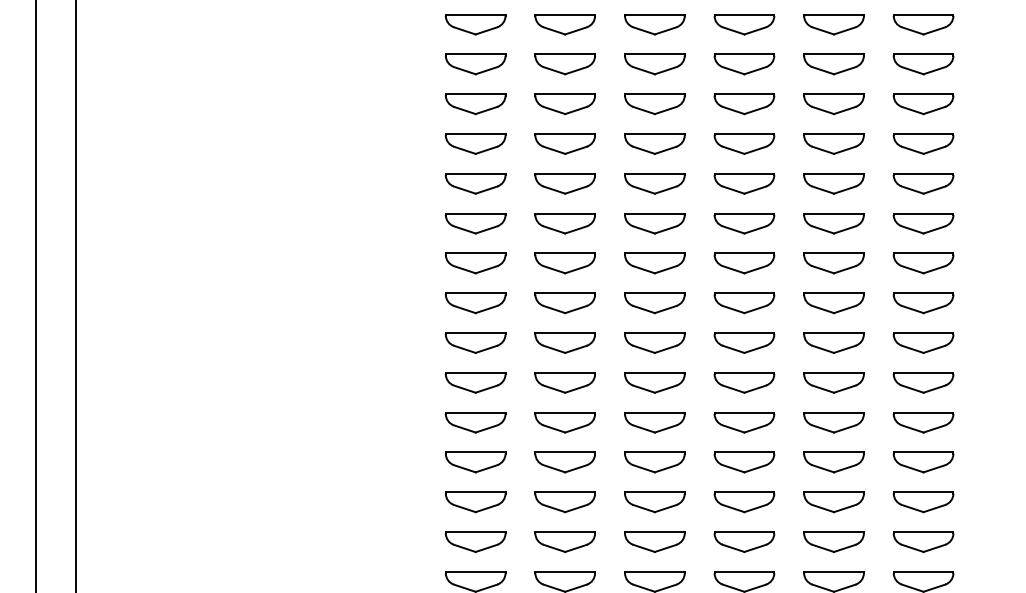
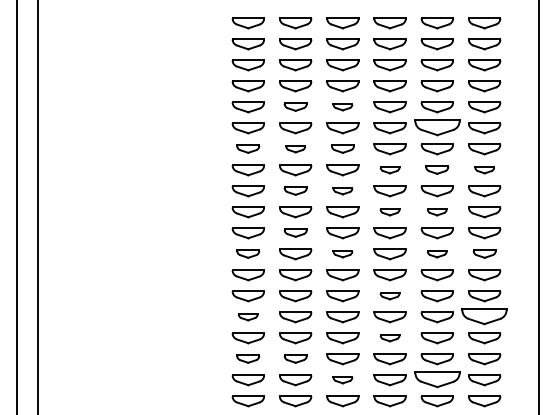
part: (565, 25) -> (295, 107), size x0.7
part: (654, 25) -> (342, 107), size x0.6
part: (832, 65) -> (436, 128), size x1.4
part: (474, 105) -> (247, 149), size x0.7
part: (565, 105) -> (295, 149), size x0.6
part: (654, 105) -> (342, 149), size x0.7
part: (743, 144) -> (389, 170), size x0.6
part: (832, 144) -> (436, 170), size x0.7
part: (923, 144) -> (484, 170), size x0.6
part: (565, 184) -> (295, 191), size x0.7
part: (654, 184) -> (342, 191), size x0.6
part: (743, 224) -> (389, 212), size x0.6
part: (832, 224) -> (436, 212), size x0.6
part: (565, 264) -> (295, 233), size x0.7
part: (474, 304) -> (247, 254), size x0.7
part: (654, 304) -> (342, 254), size x0.6
part: (832, 304) -> (436, 254), size x0.6
part: (923, 304) -> (484, 254), size x0.7
part: (743, 383) -> (389, 296), size x0.6
part: (474, 423) -> (247, 317), size x0.6
part: (923, 423) -> (484, 317), size x1.4
part: (743, 463) -> (389, 338), size x0.6
part: (474, 503) -> (247, 359), size x0.7
part: (565, 503) -> (295, 359), size x0.7
part: (654, 543) -> (342, 380), size x0.6
part: (832, 543) -> (436, 380), size x1.4

